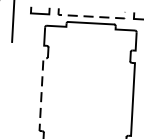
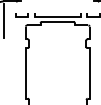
line: (92, 16) -> (58, 17), dashed -> solid
line: (40, 93) -> (25, 72), dashed -> solid

